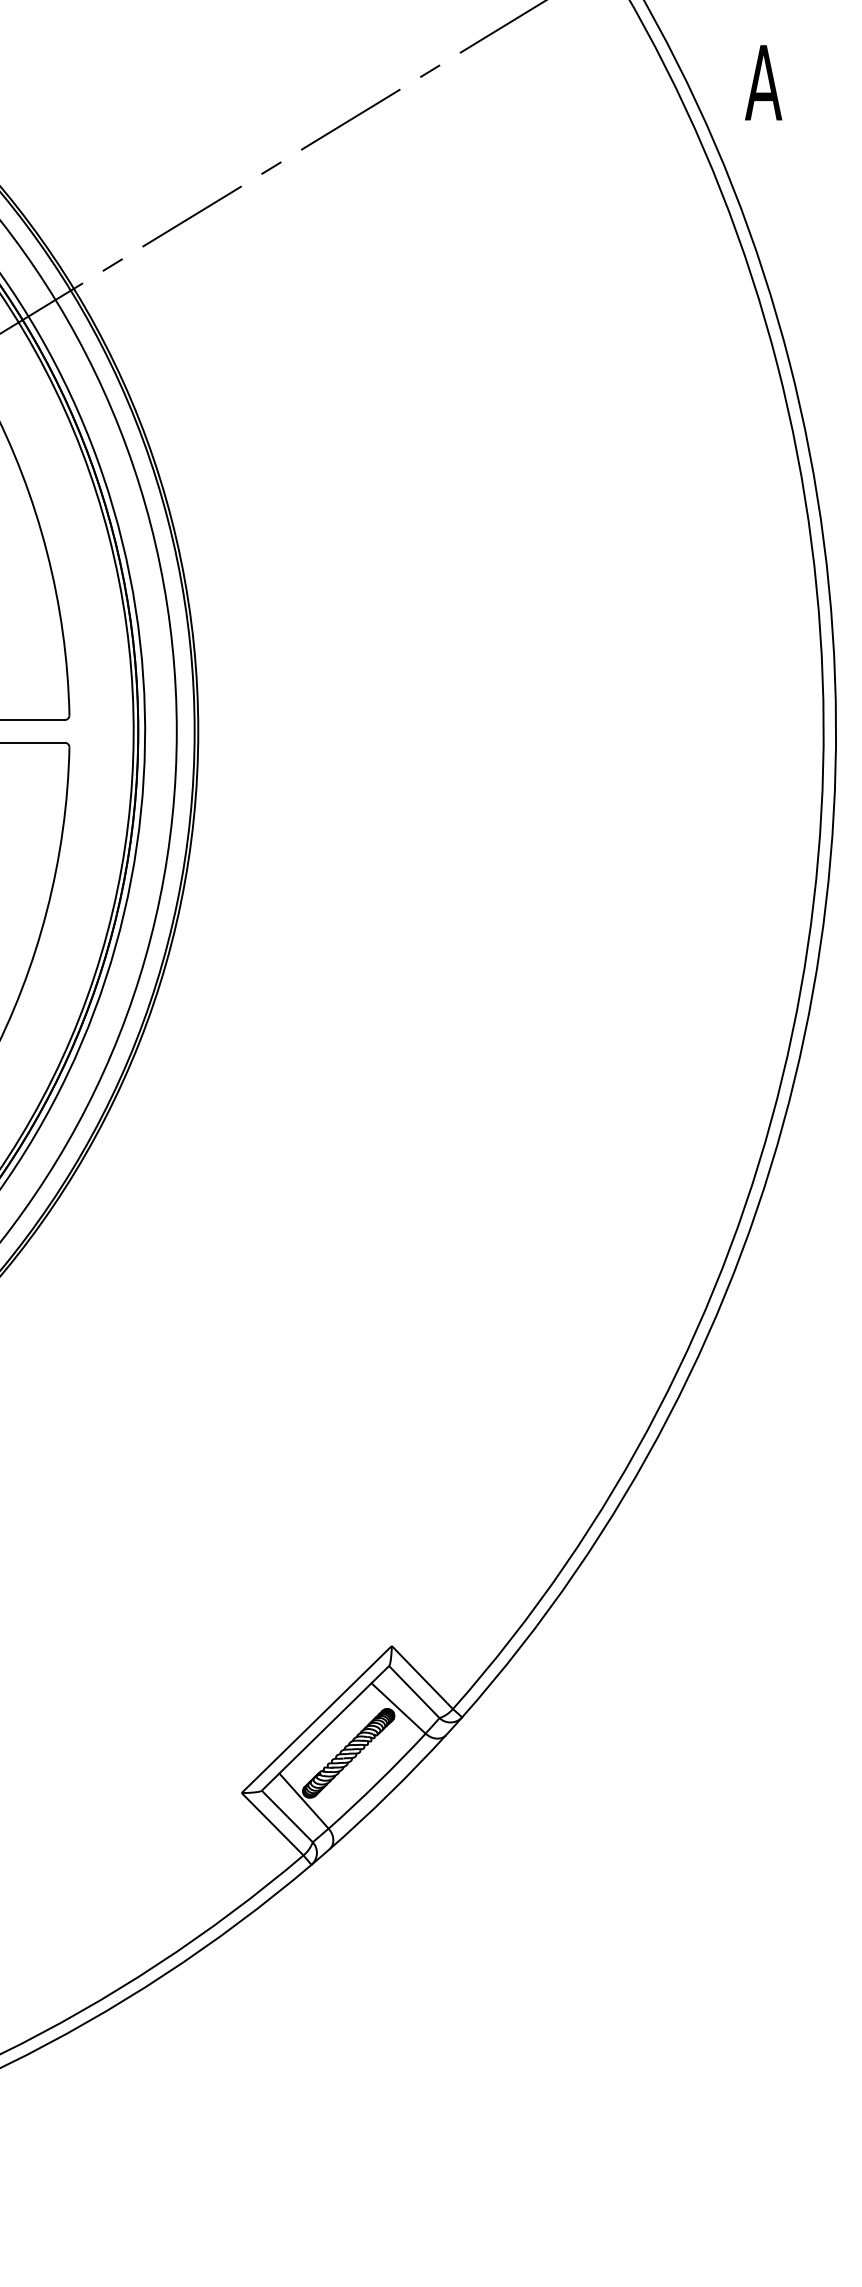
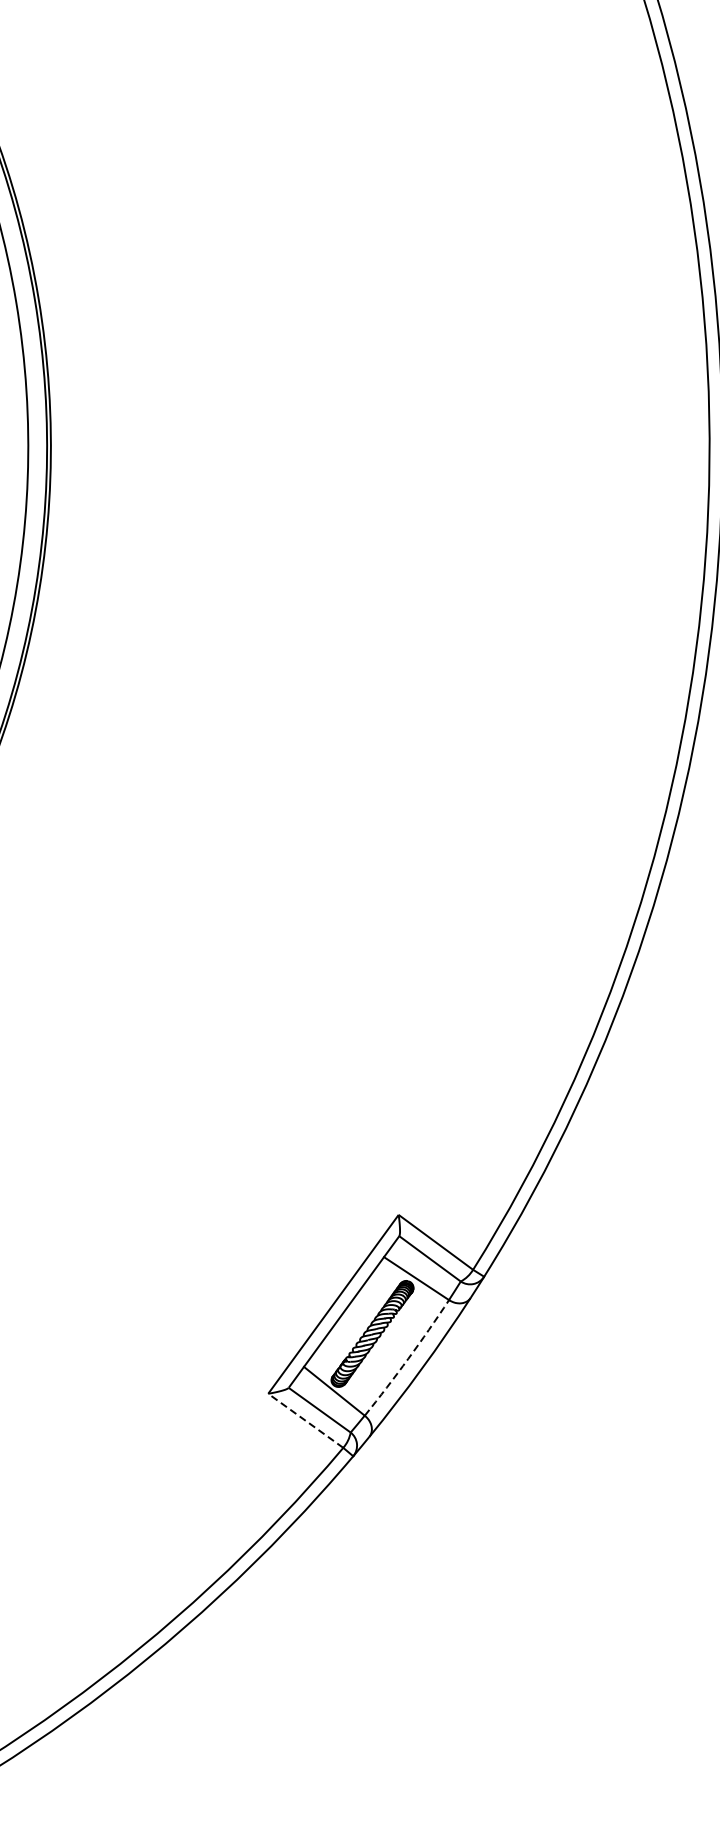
arc: (378, 1782) -> (408, 1359), solid -> dashed
line: (273, 1824) -> (306, 1420), solid -> dashed

